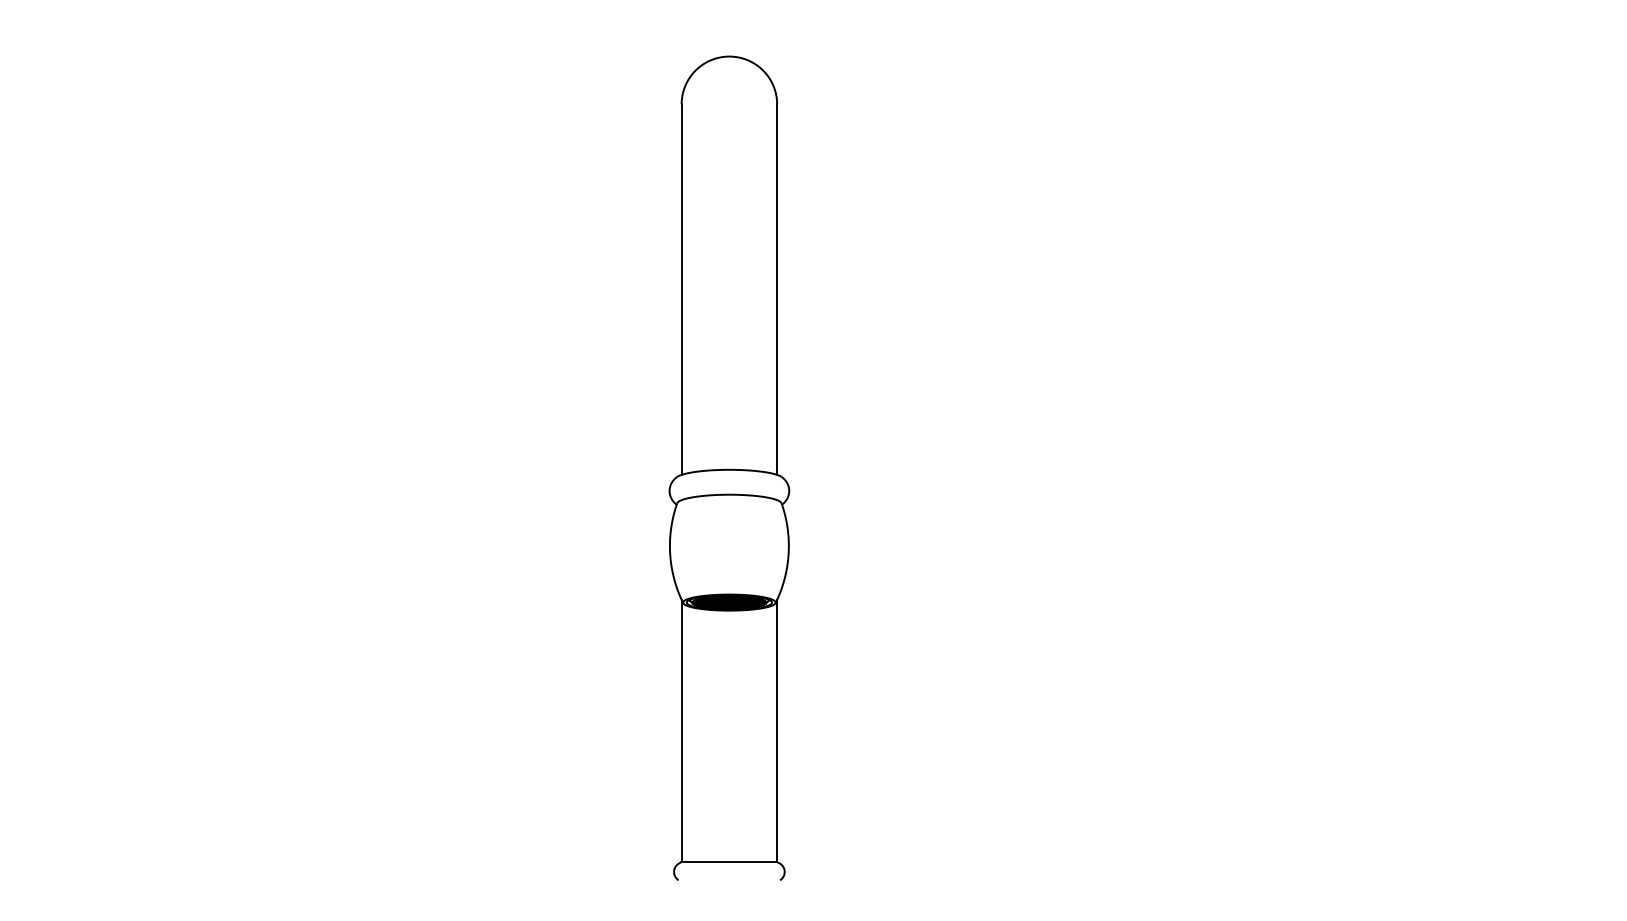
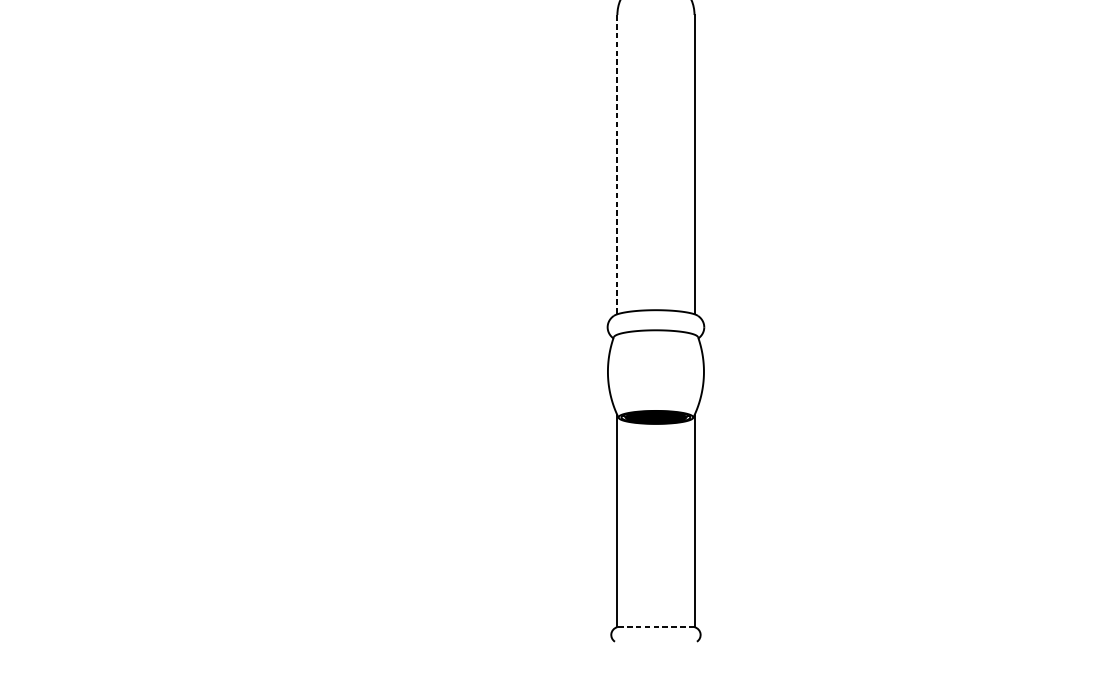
line: (681, 290) -> (617, 165), solid -> dashed
line: (728, 862) -> (655, 627), solid -> dashed

